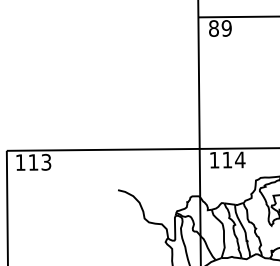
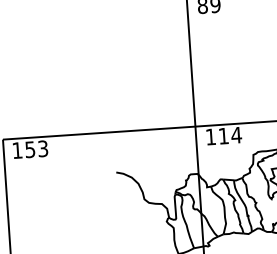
text: (33, 162) -> (30, 149), 113 -> 153

